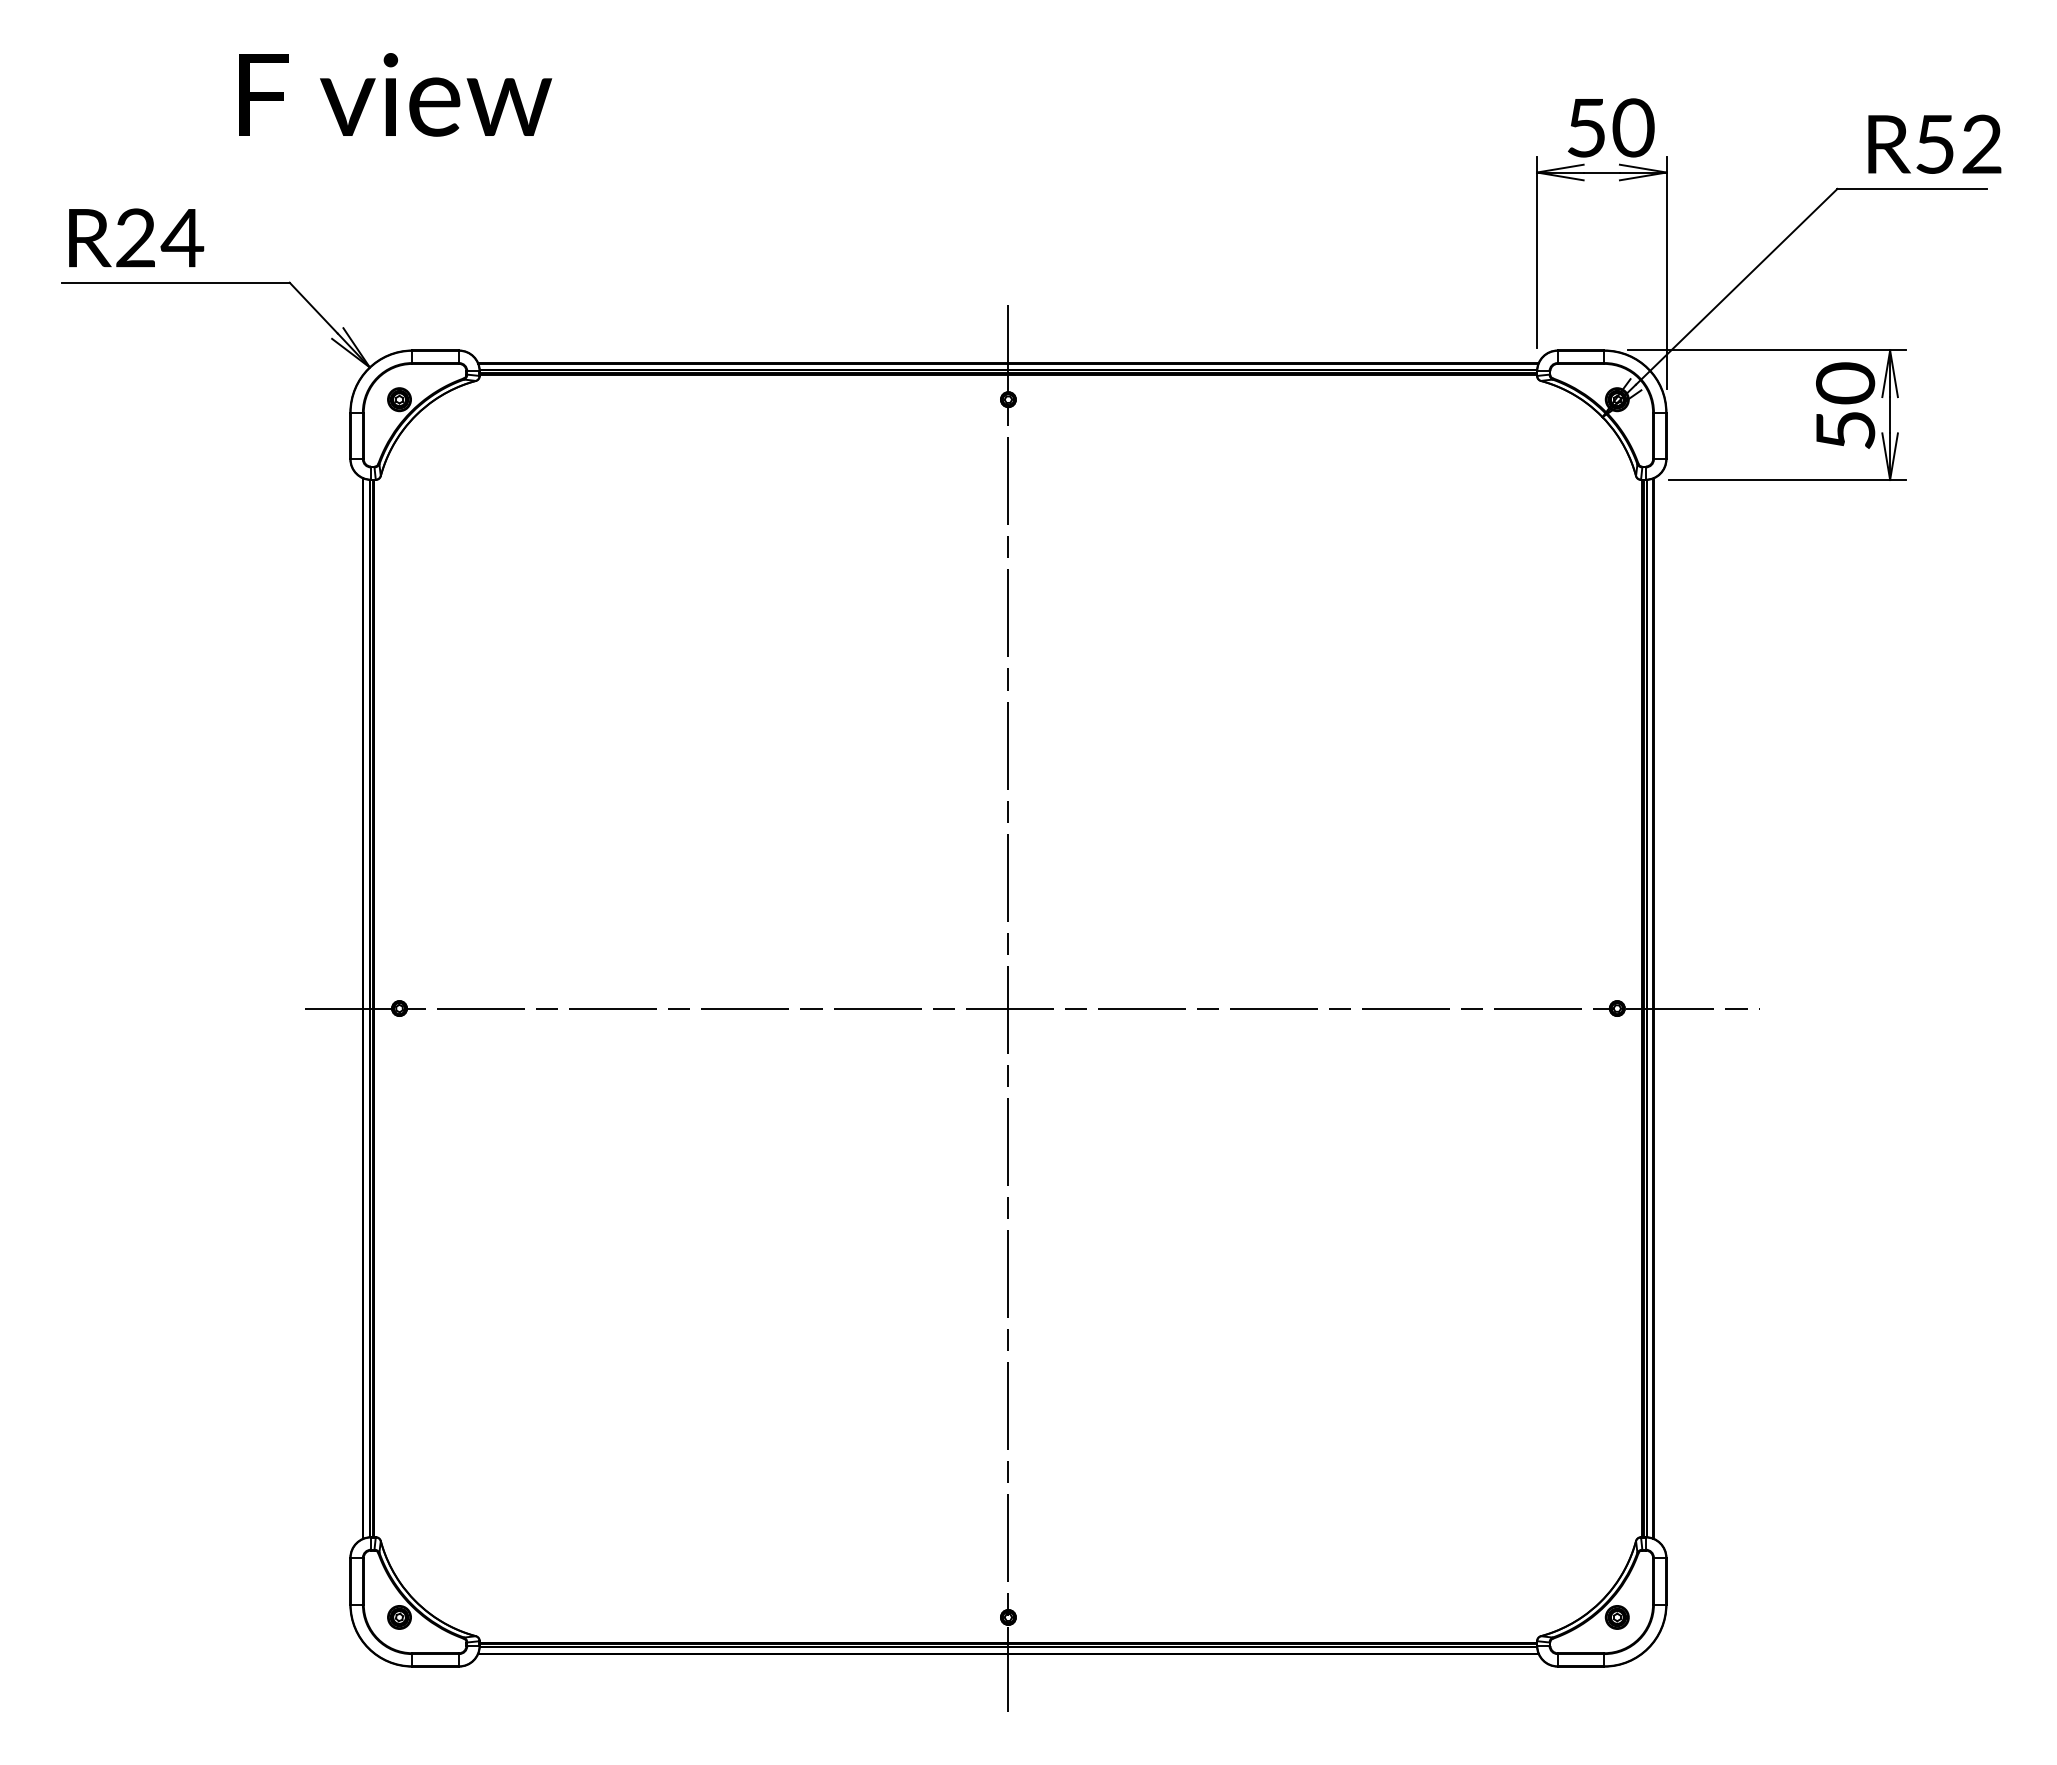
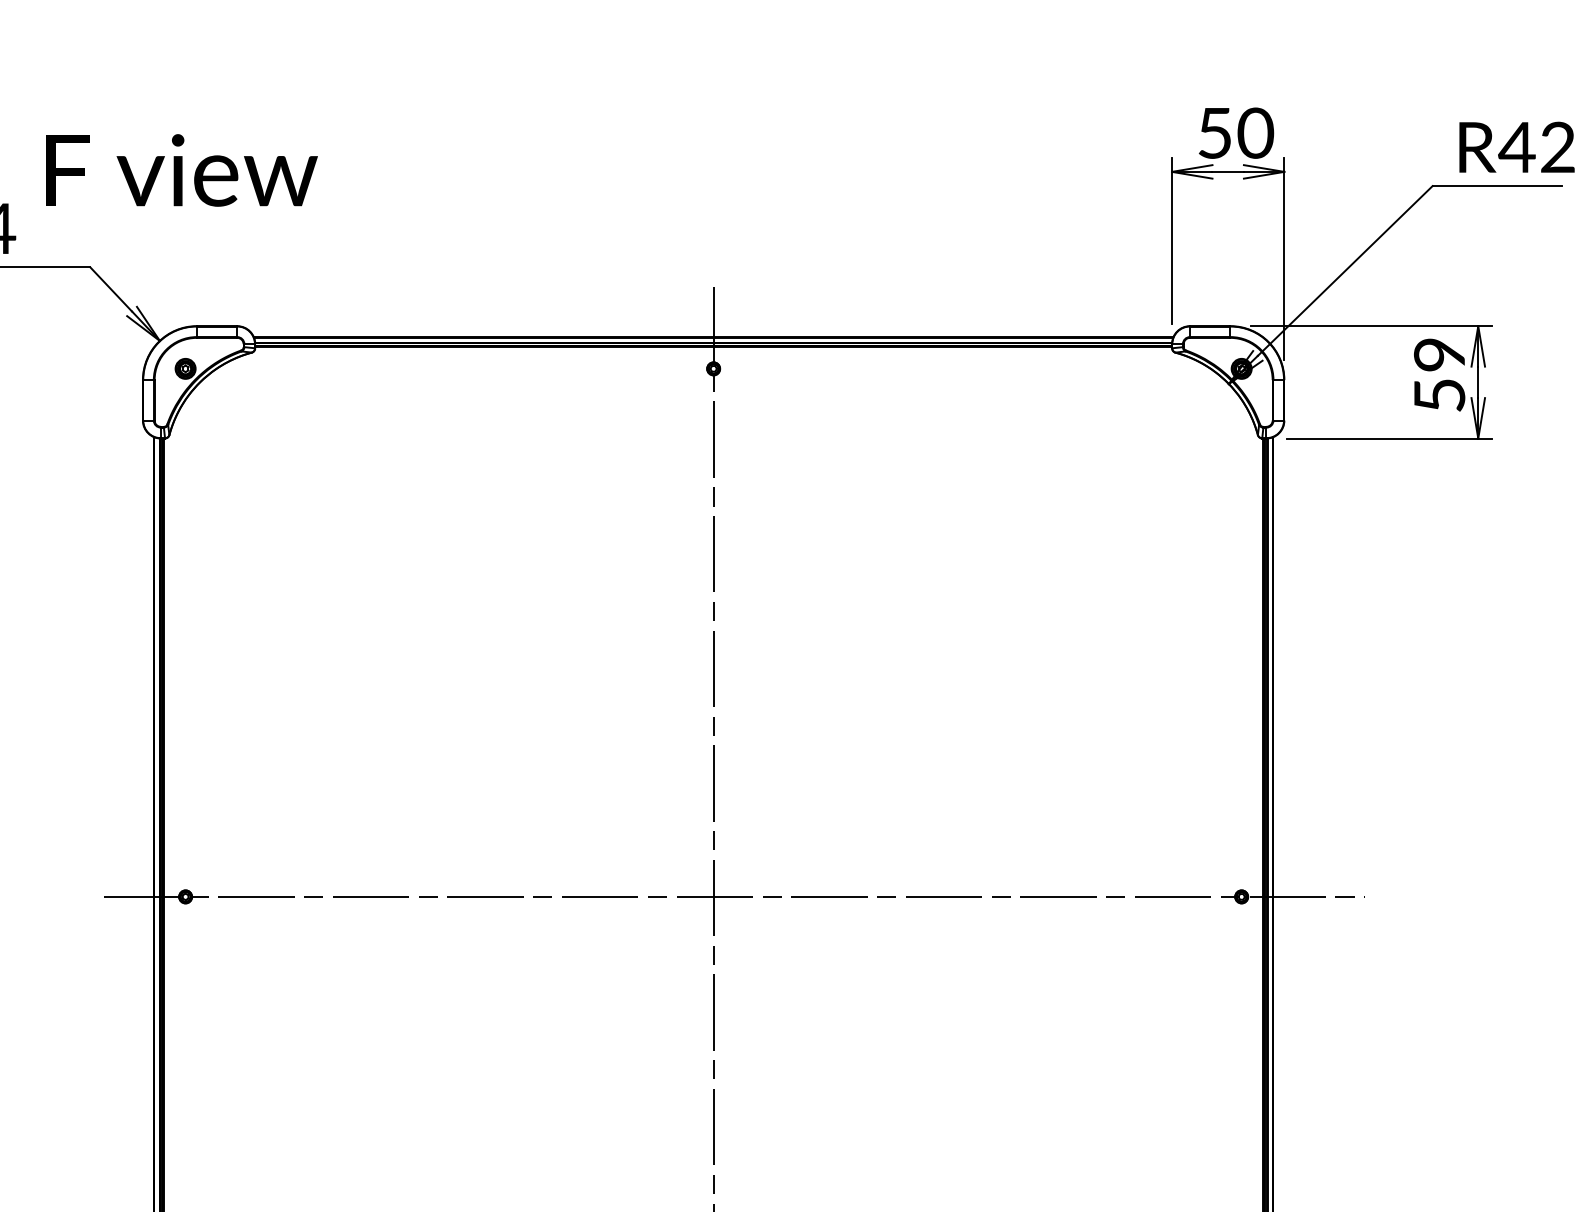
text: (395, 94) -> (182, 170), moved
text: (1934, 144) -> (1516, 147), R52 -> R42
text: (1845, 383) -> (1439, 354), 50 -> 59

